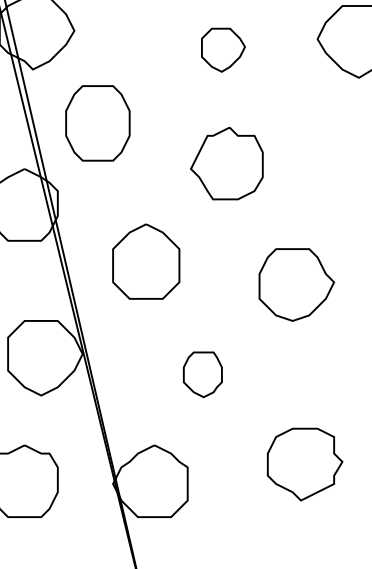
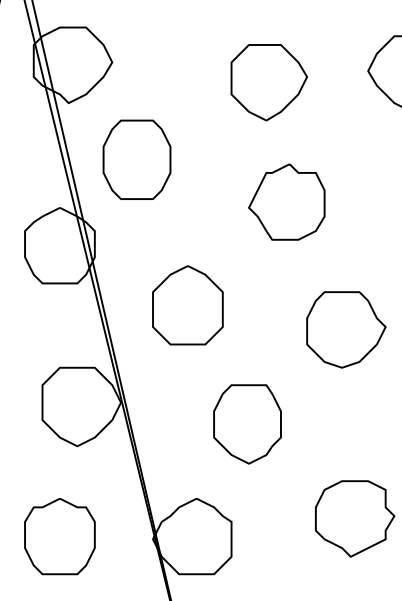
part: (222, 49) -> (268, 82), size x1.67
part: (226, 162) -> (286, 201), moved
part: (202, 374) -> (247, 424), size x1.67

